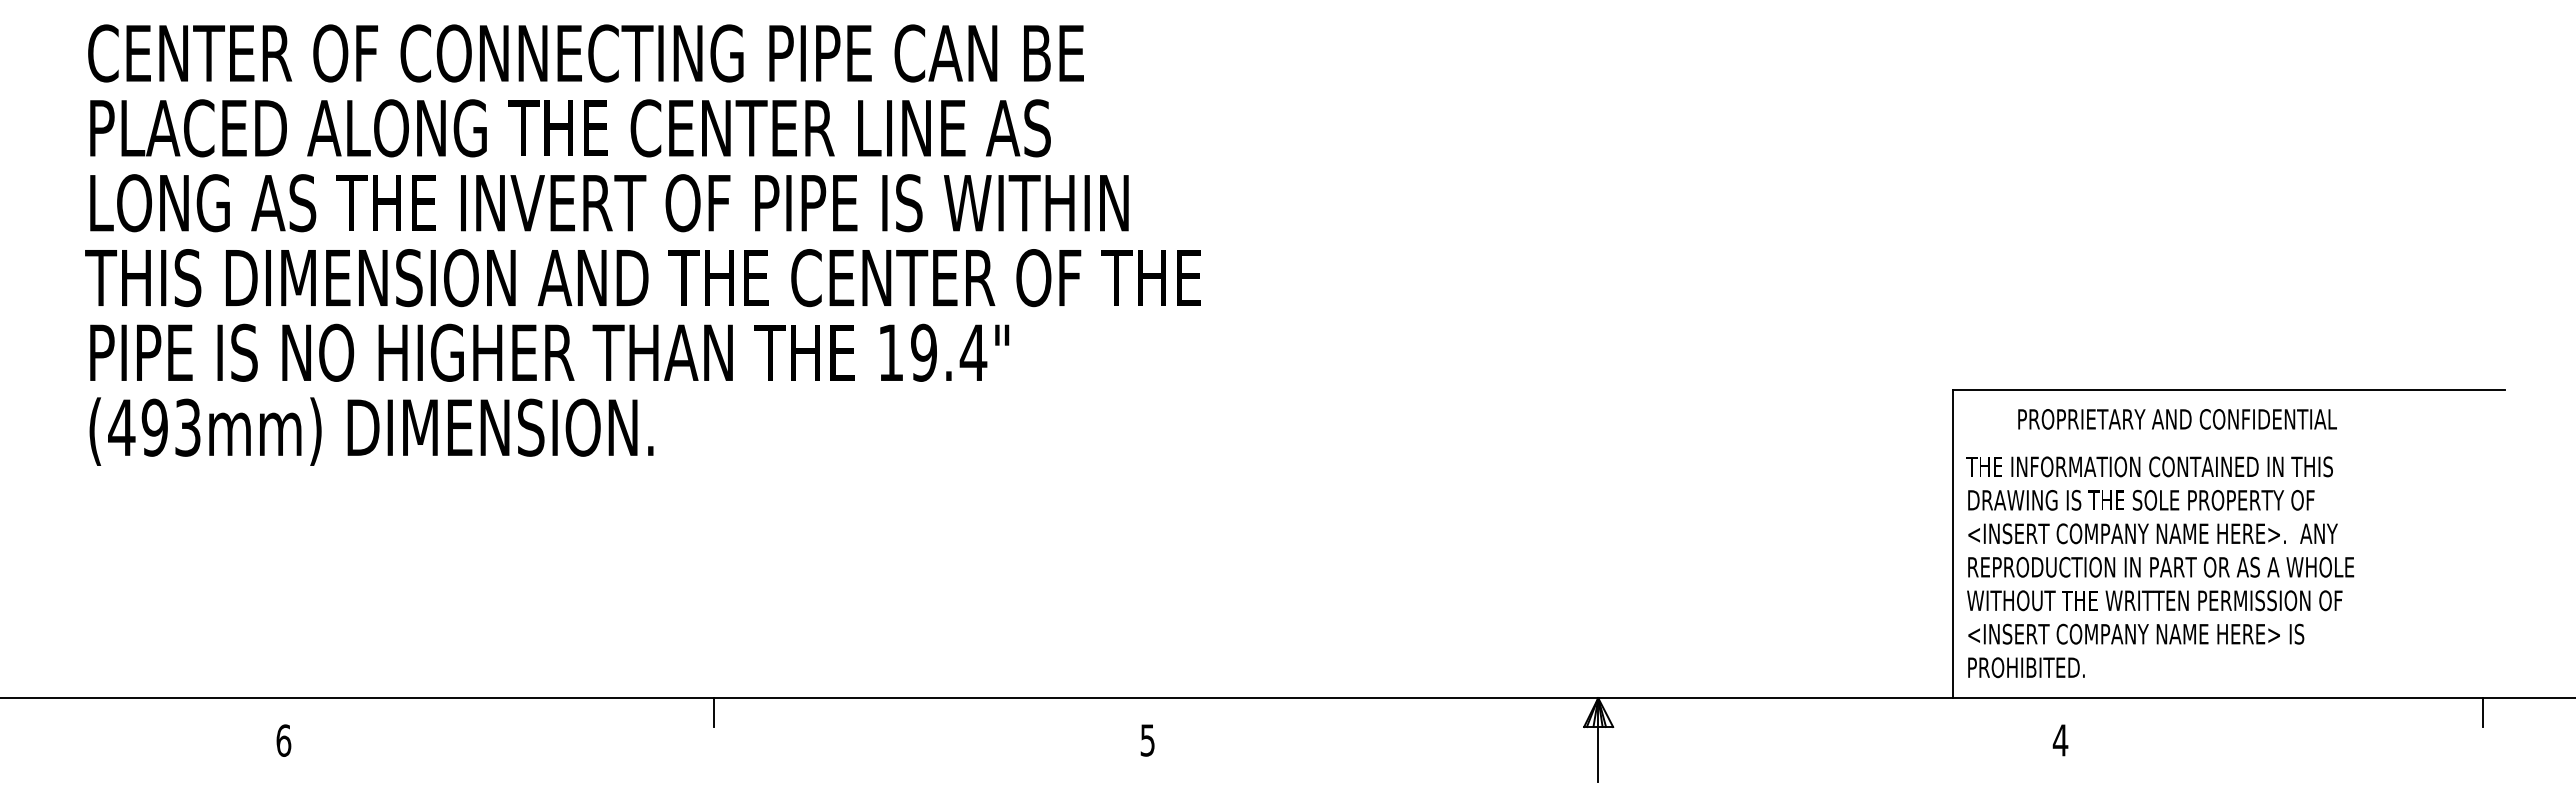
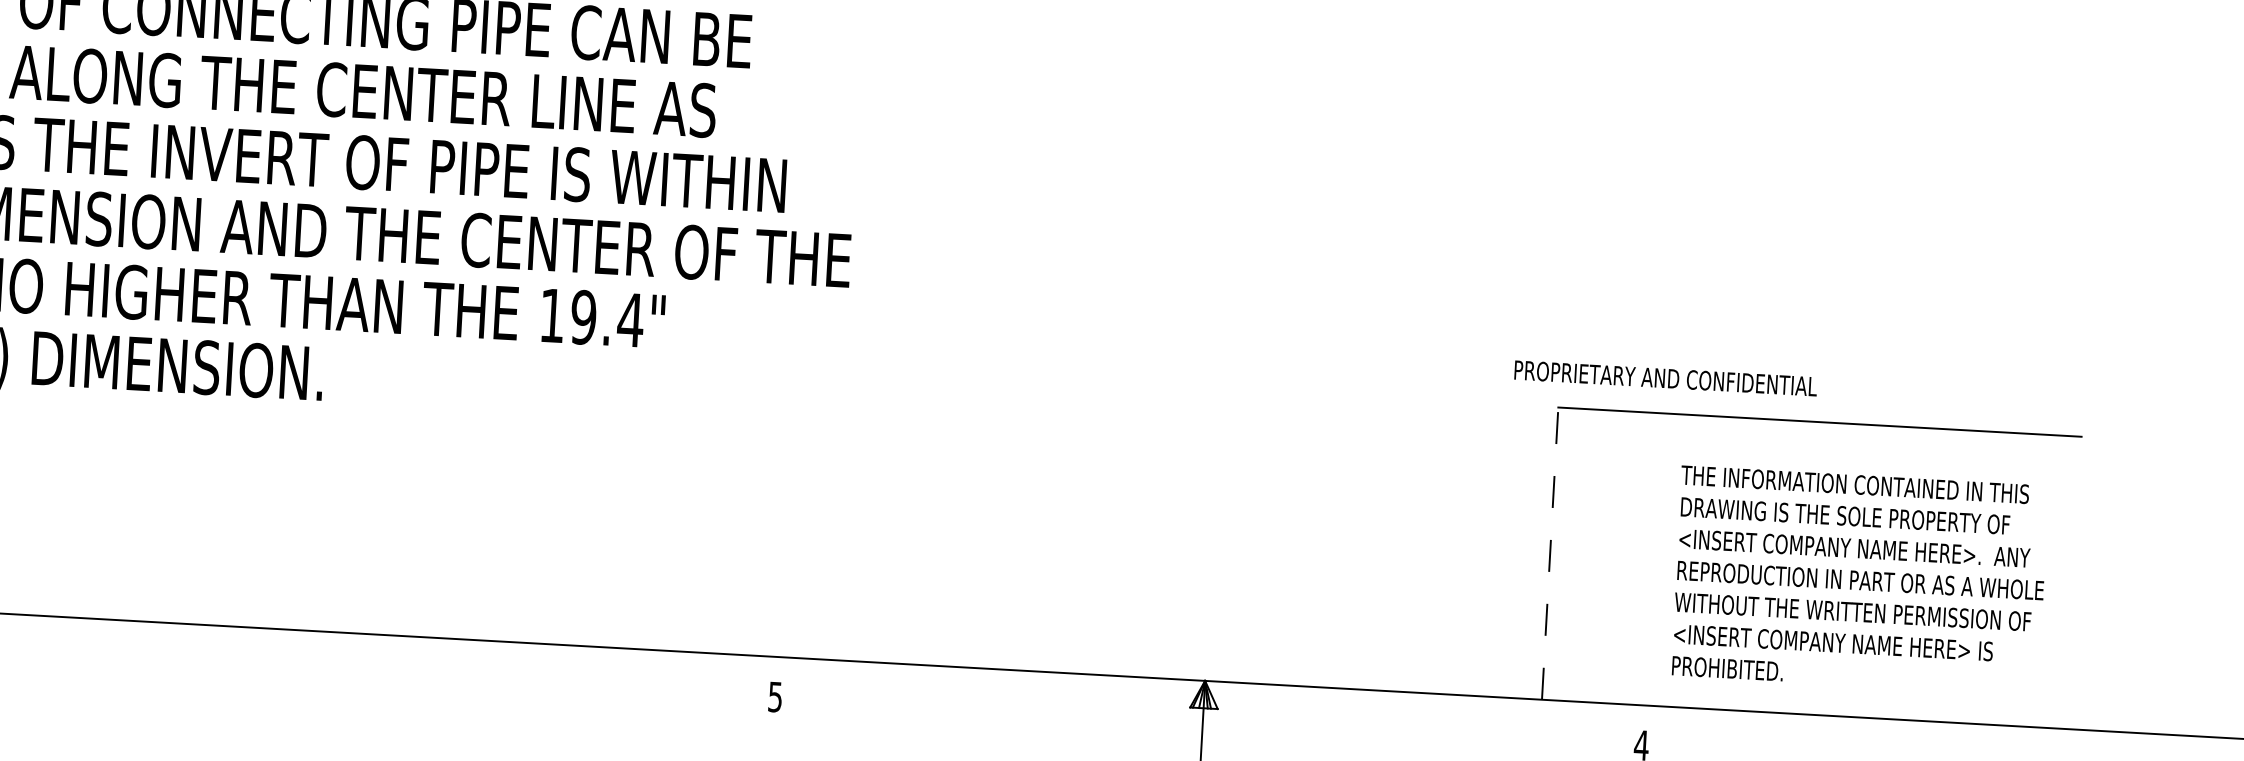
text: (2177, 419) -> (1665, 378), moved
line: (1953, 544) -> (1550, 553), solid -> dashed
text: (2160, 567) -> (1860, 580), moved
line: (714, 712) -> (365, 647), removed
line: (2482, 712) -> (2043, 741), removed

